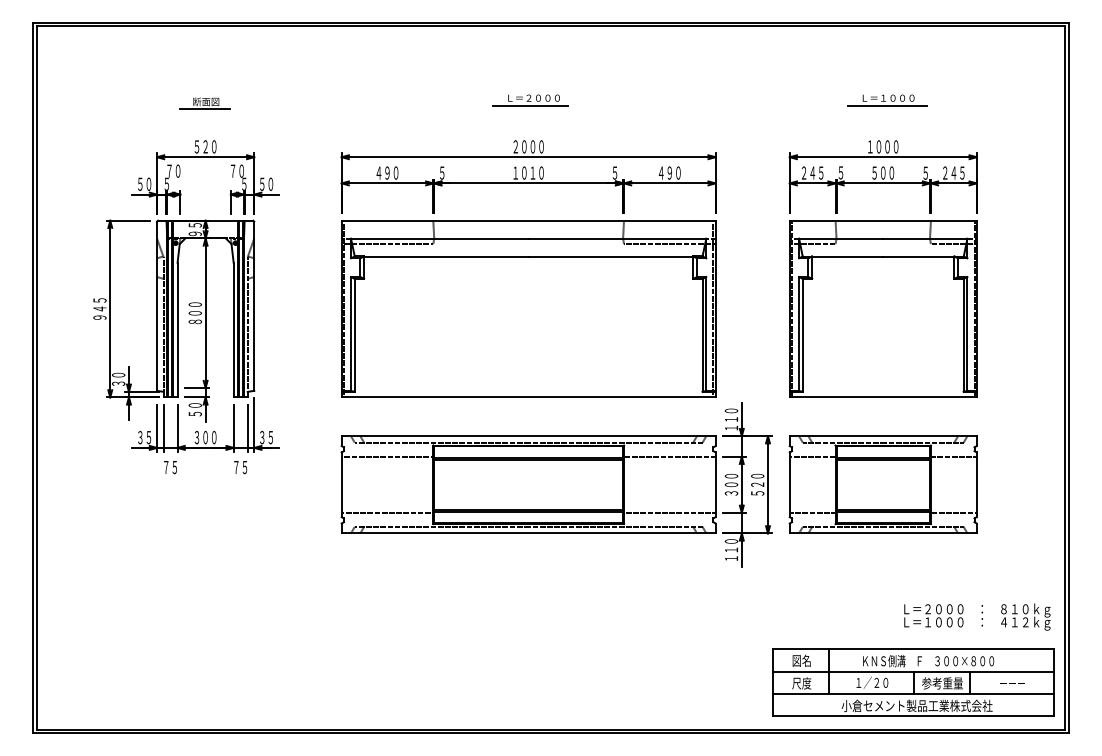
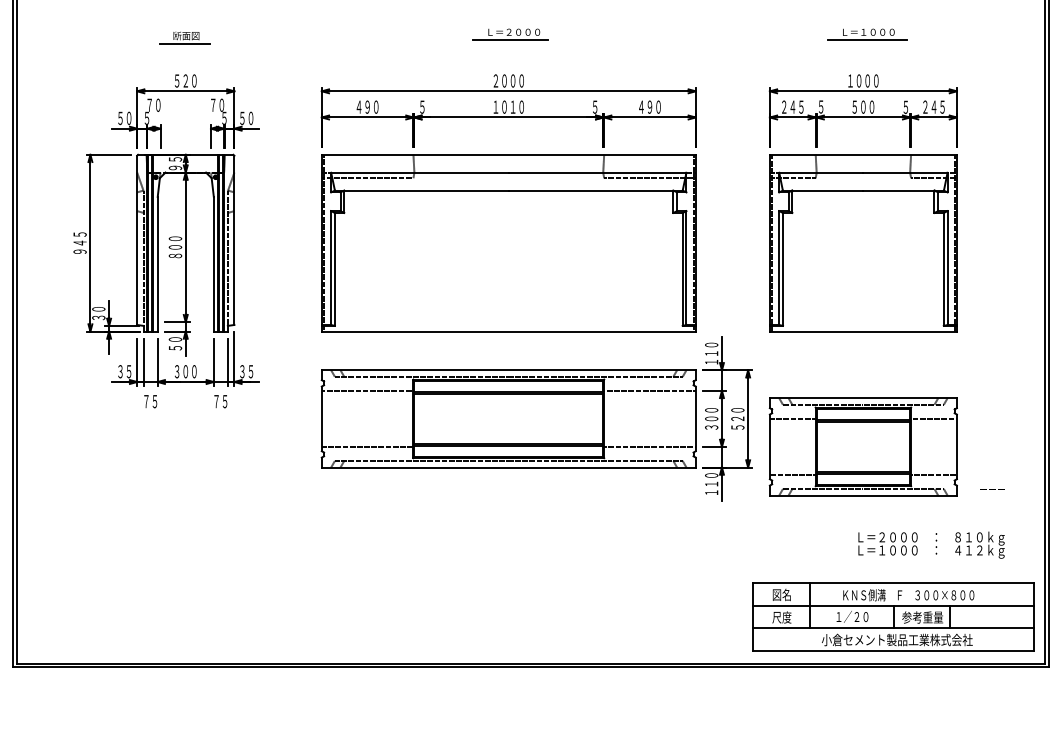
part: (882, 484) -> (862, 446), moved
text: (977, 616) -> (931, 544), moved
text: (1012, 683) -> (992, 489), moved

